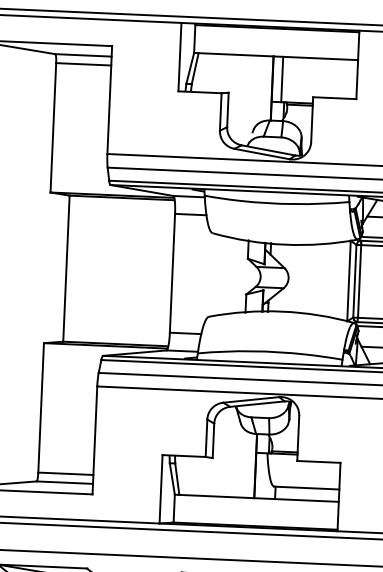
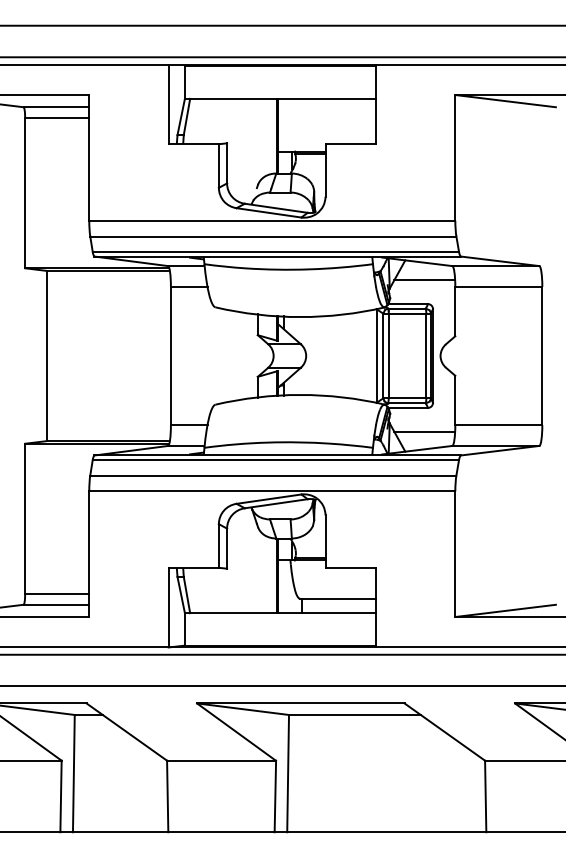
line: (282, 78) -> (288, 124), removed

